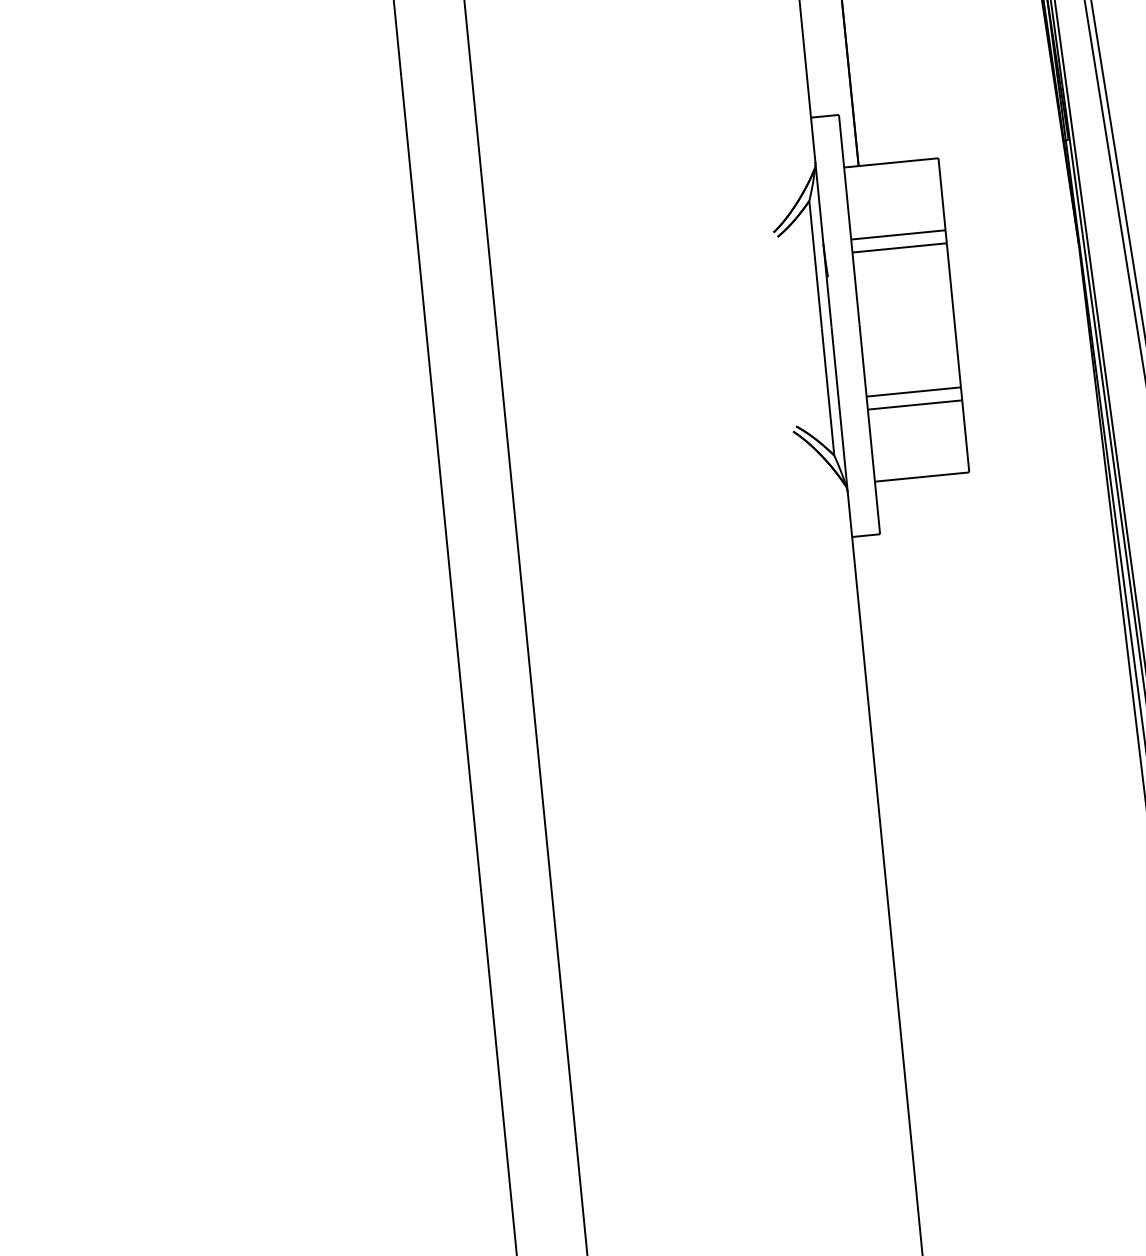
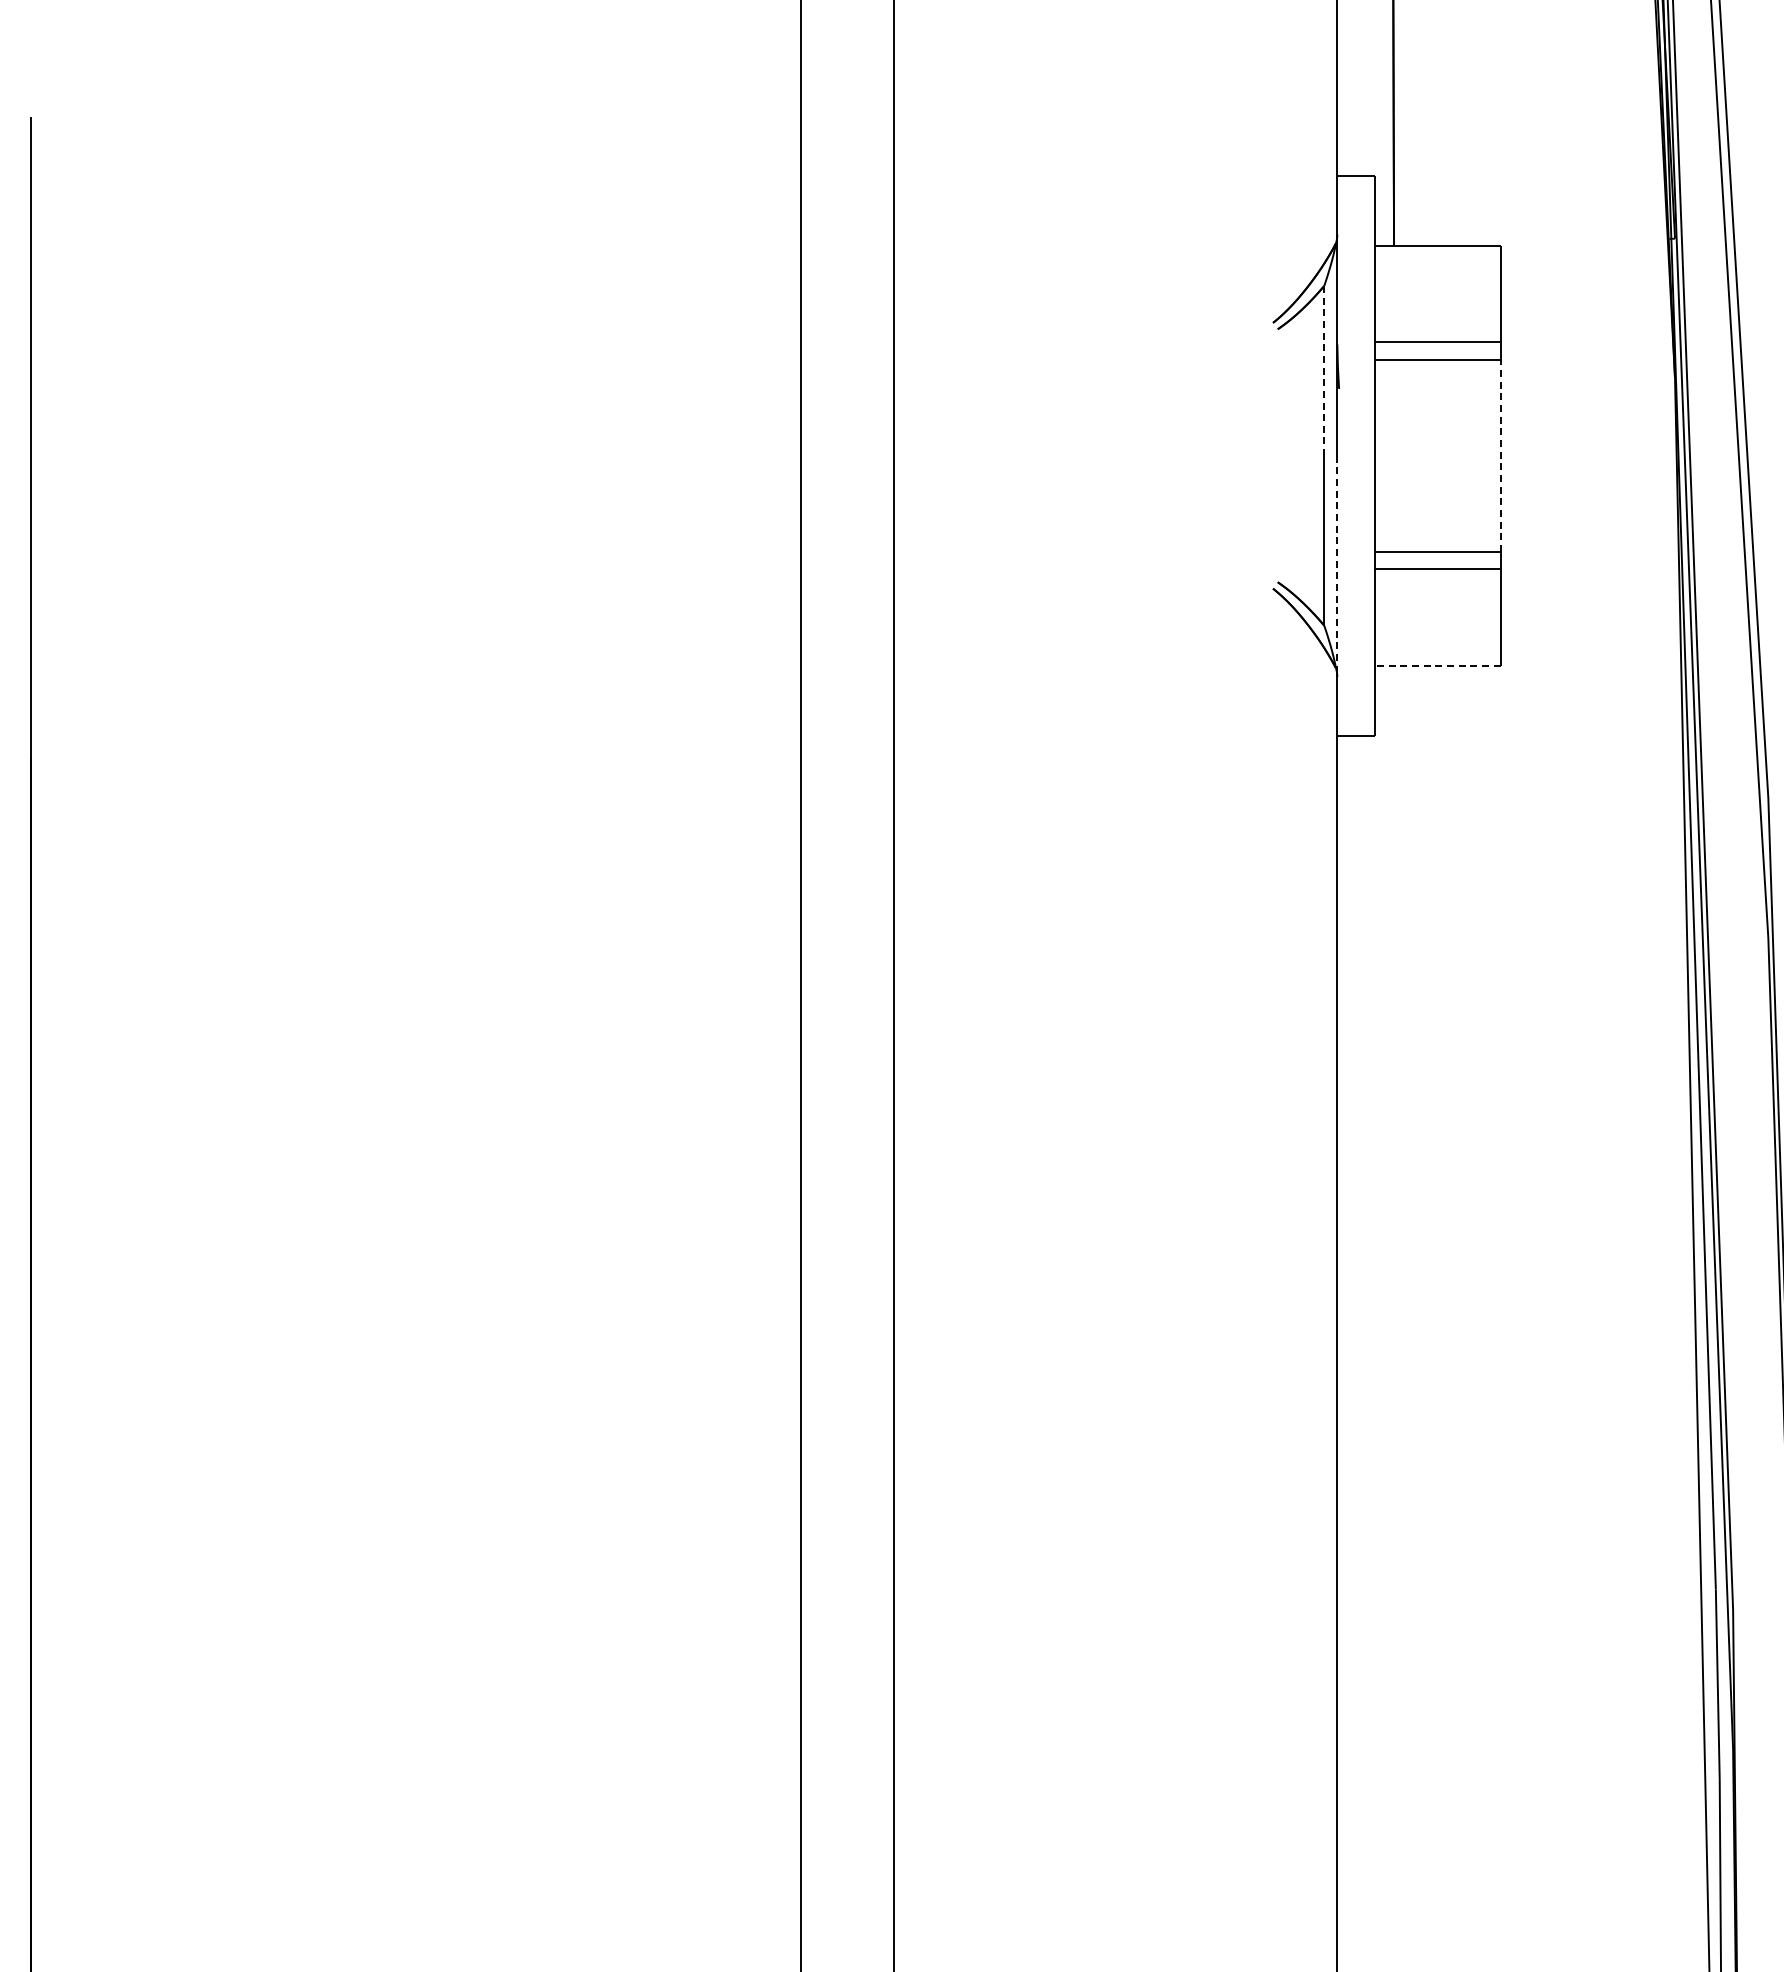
line: (815, 264) -> (1324, 370), solid -> dashed
line: (953, 315) -> (1500, 455), solid -> dashed
line: (839, 407) -> (1337, 563), solid -> dashed
line: (922, 477) -> (1437, 665), solid -> dashed

